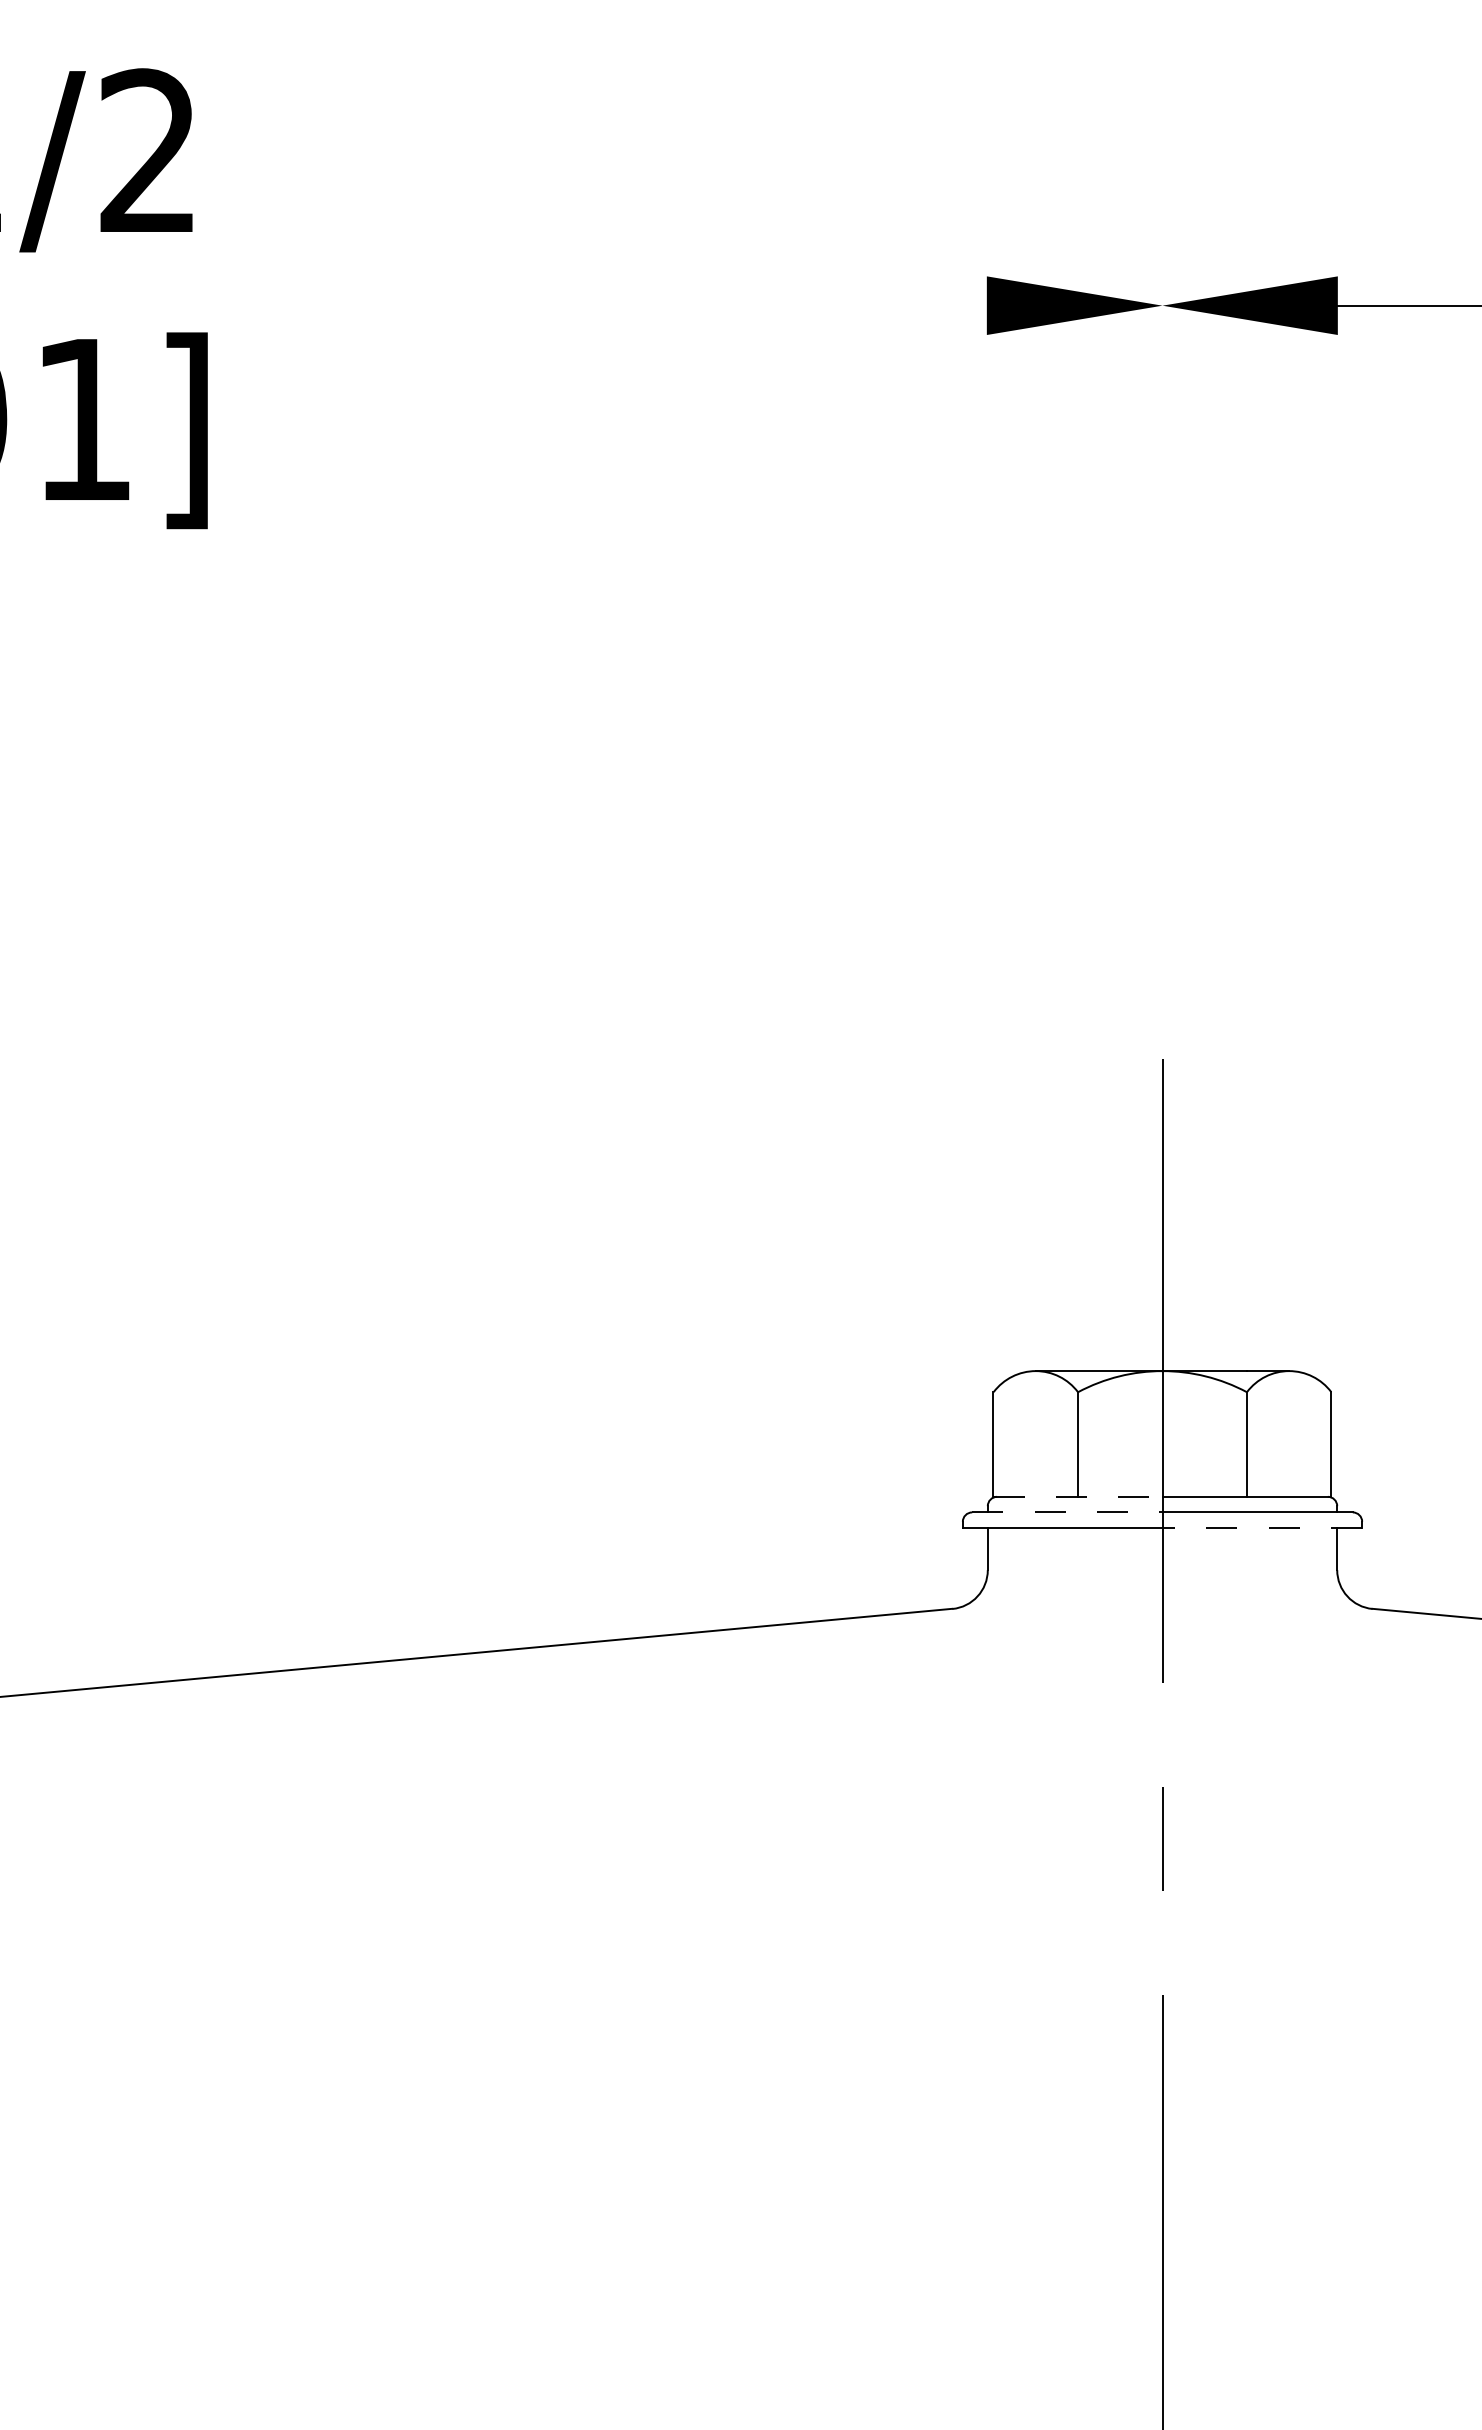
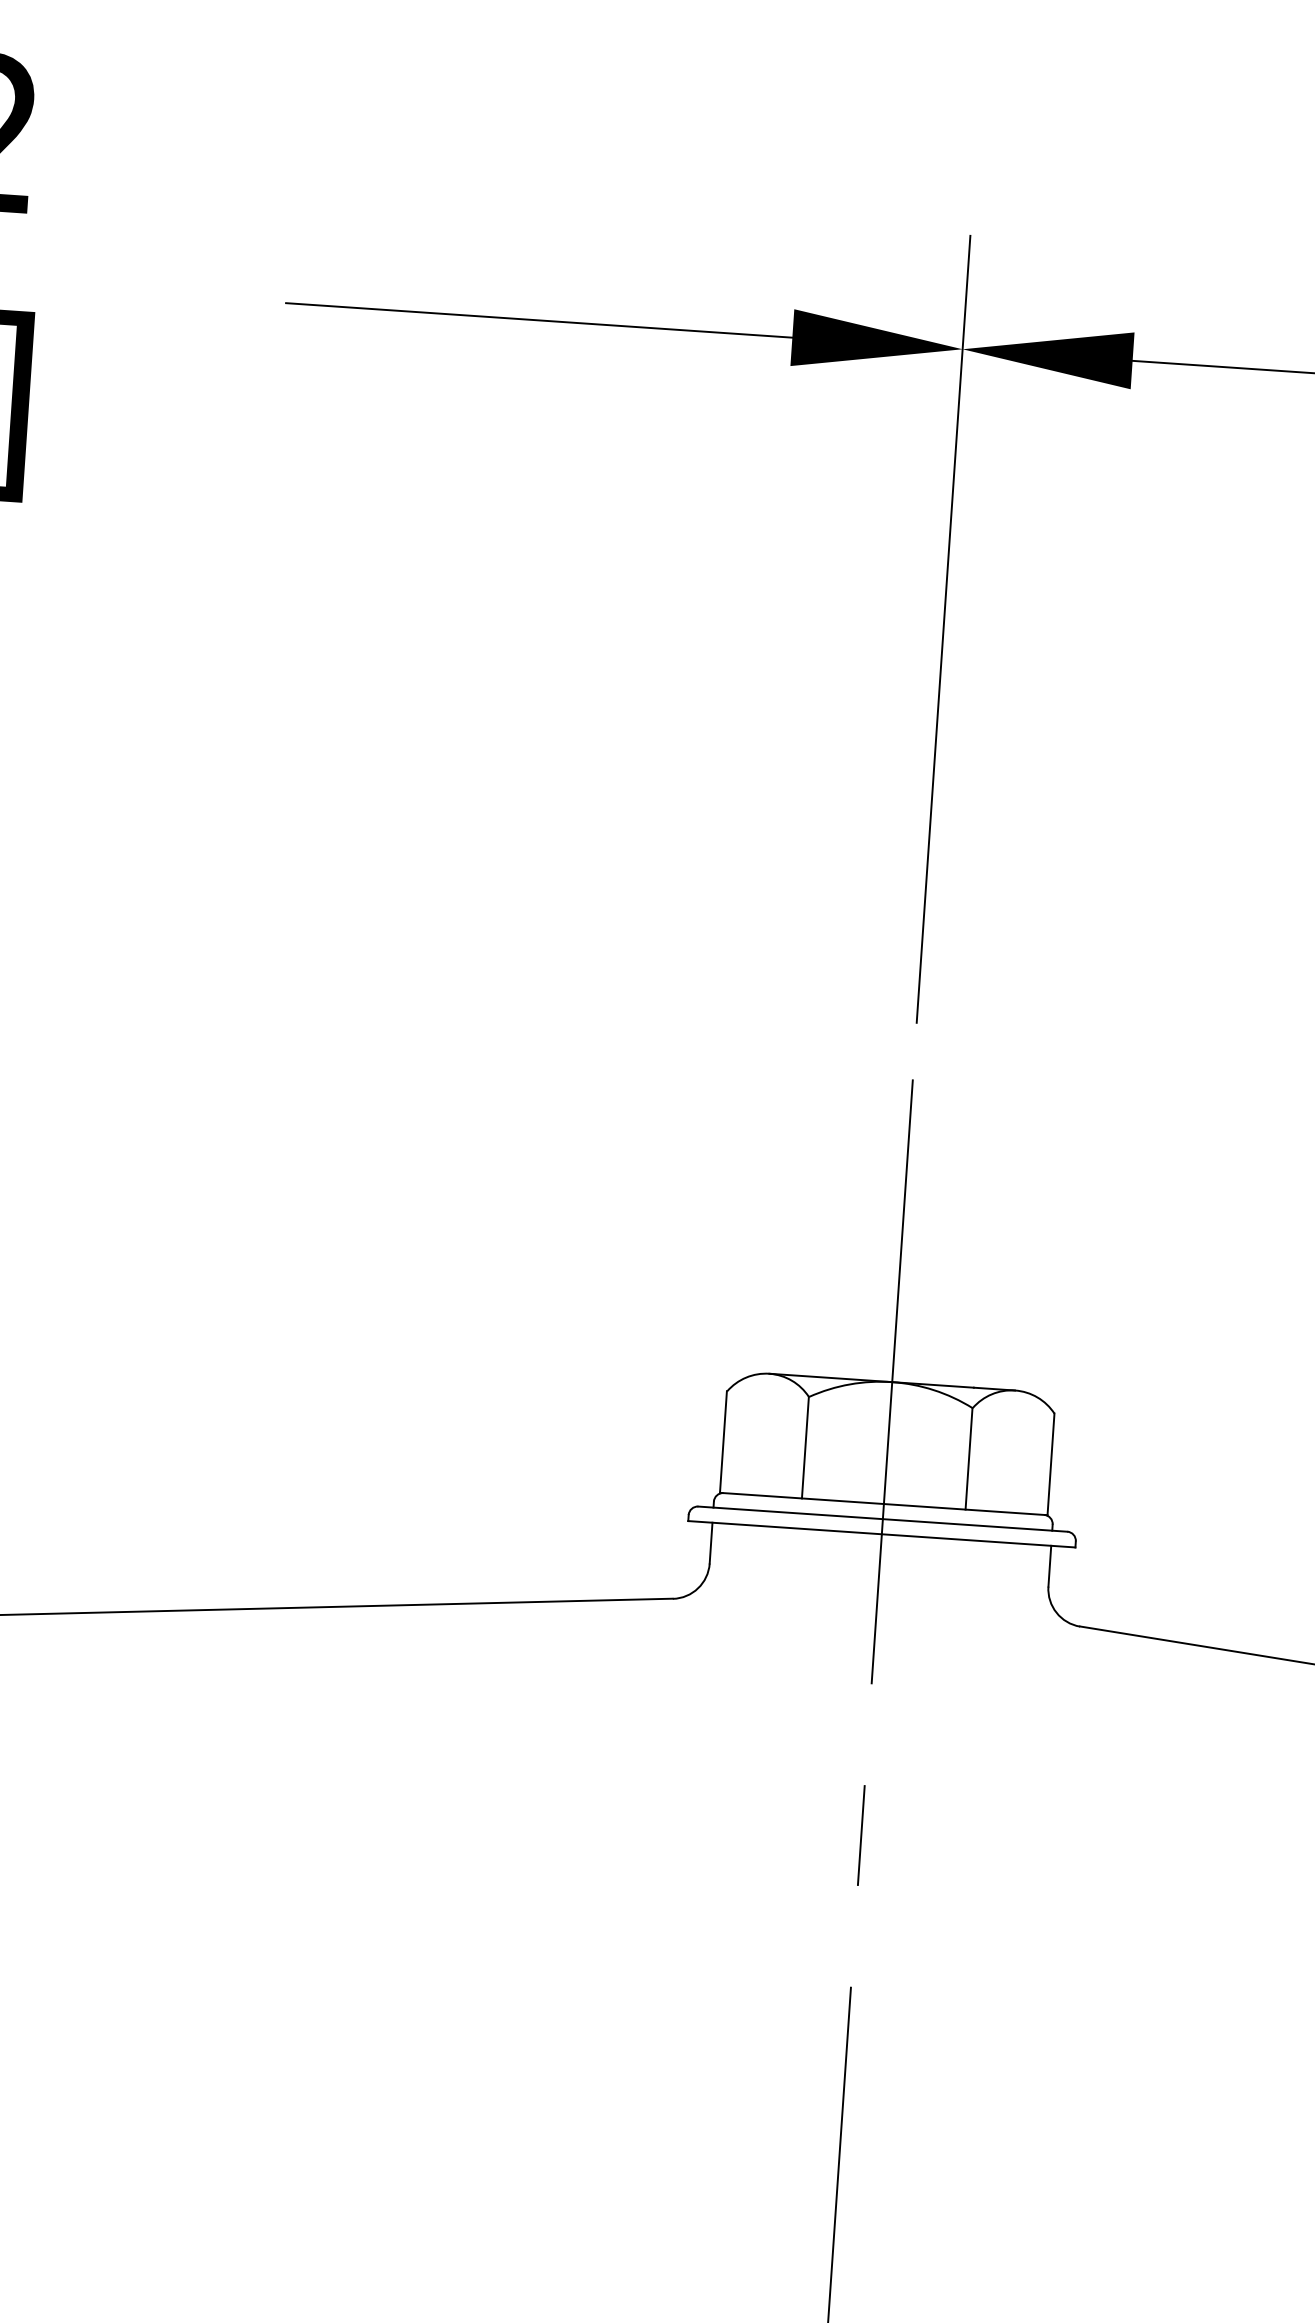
line: (725, 305) -> (538, 320), added
line: (1162, 594) -> (943, 629), added
line: (1077, 1496) -> (801, 1498), dashed -> solid
line: (1067, 1512) -> (790, 1512), dashed -> solid
line: (1262, 1528) -> (978, 1541), dashed -> solid

